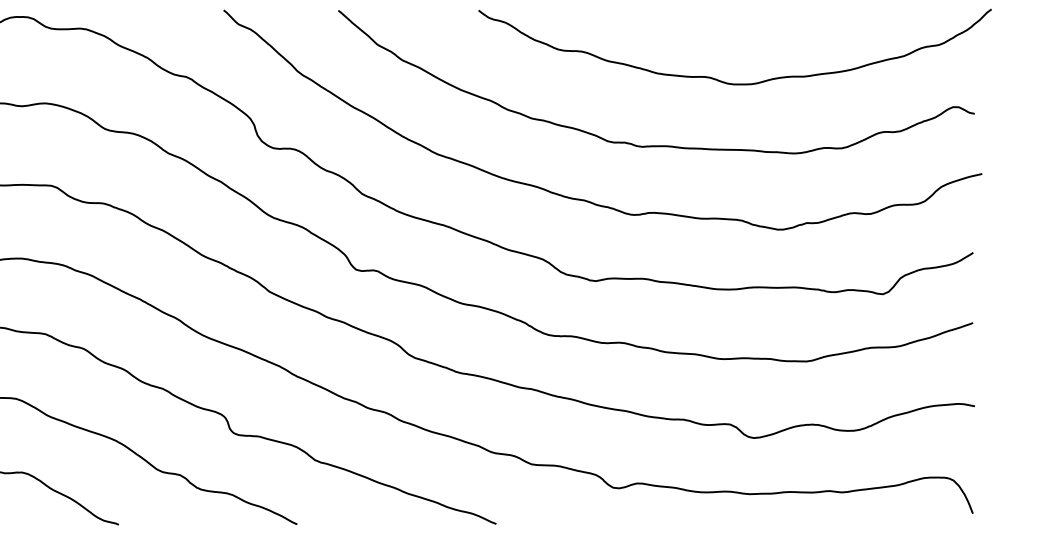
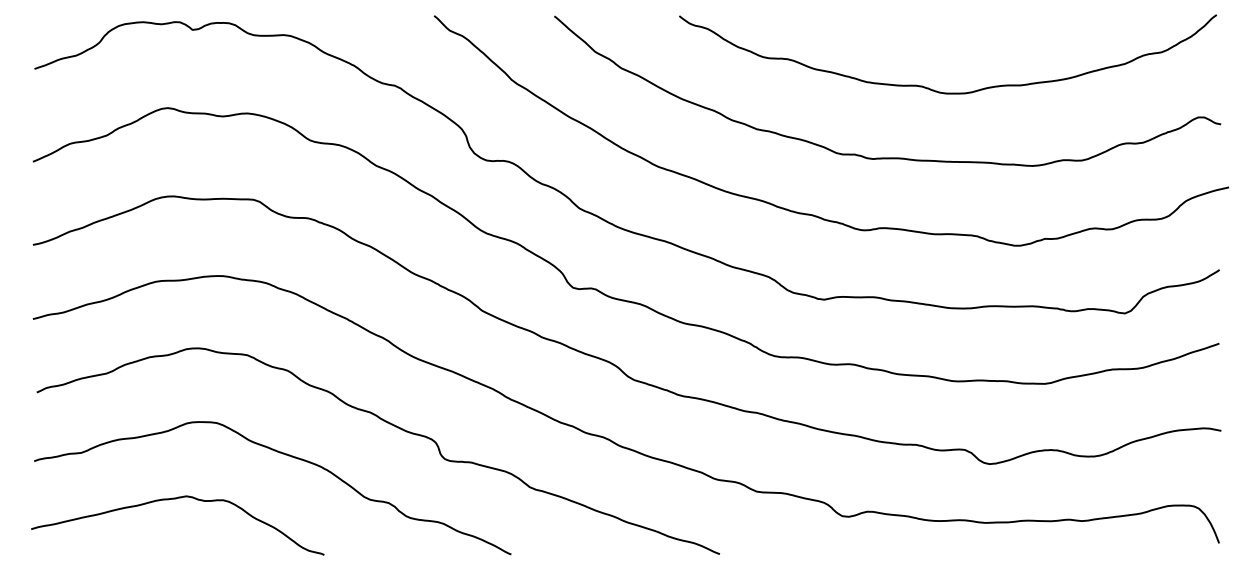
curve: (727, 82) -> (940, 91), moved

